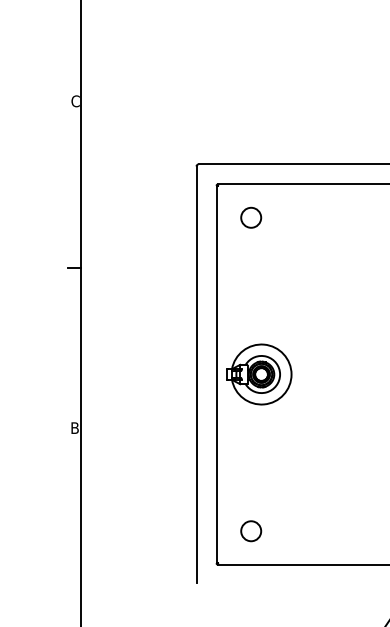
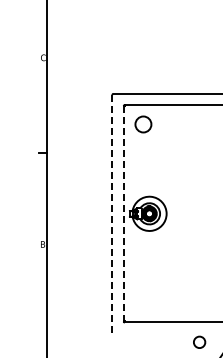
circle: (251, 216) -> (143, 123), size x1.4
line: (196, 373) -> (112, 213), solid -> dashed
line: (216, 373) -> (123, 213), solid -> dashed
circle: (251, 529) -> (199, 341), moved

